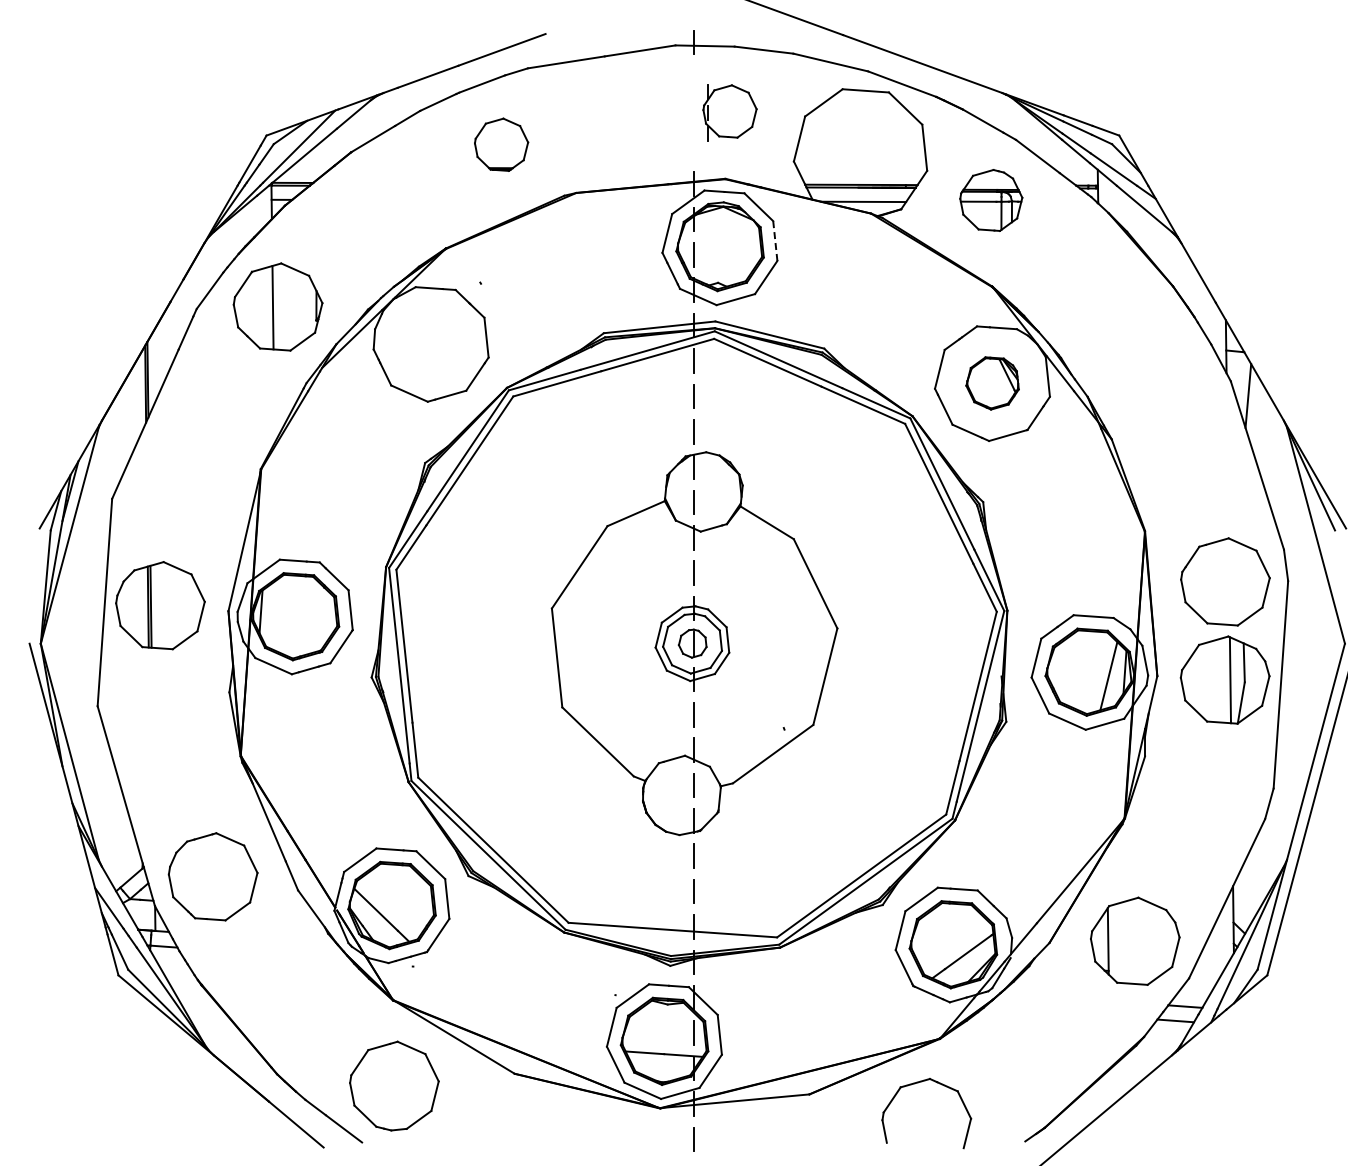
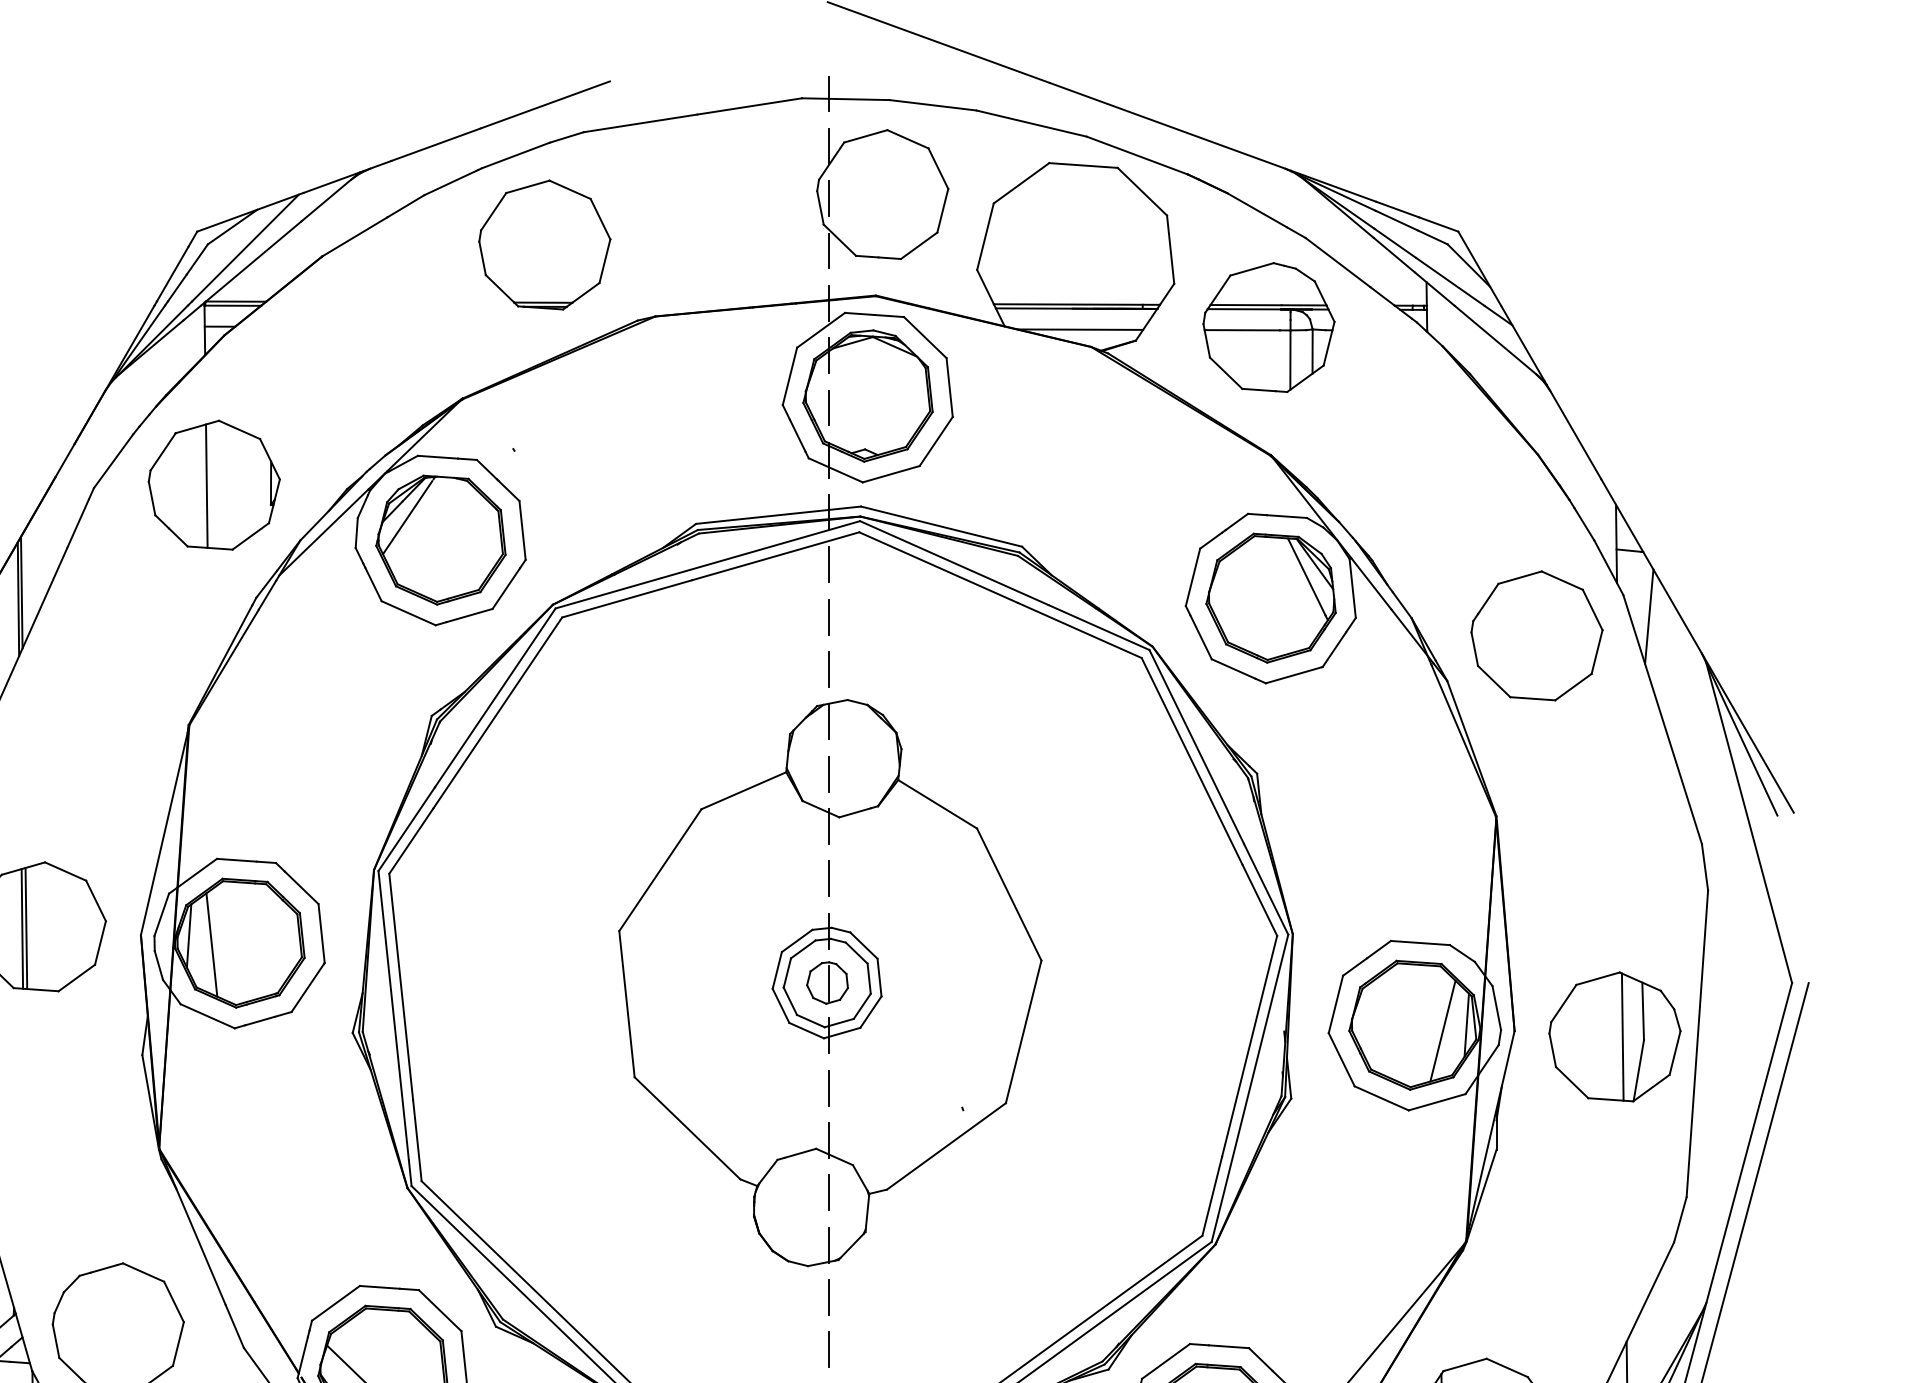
part: (729, 112) -> (881, 197), size x1.67
part: (501, 144) -> (544, 244), size x1.67
part: (991, 200) -> (1269, 327), size x1.43
line: (775, 240) -> (949, 386), dashed -> solid
part: (430, 343) -> (439, 539), added
part: (992, 383) -> (1270, 598), size x1.67
part: (1225, 581) -> (1537, 635), moved
line: (276, 617) -> (211, 944), added

